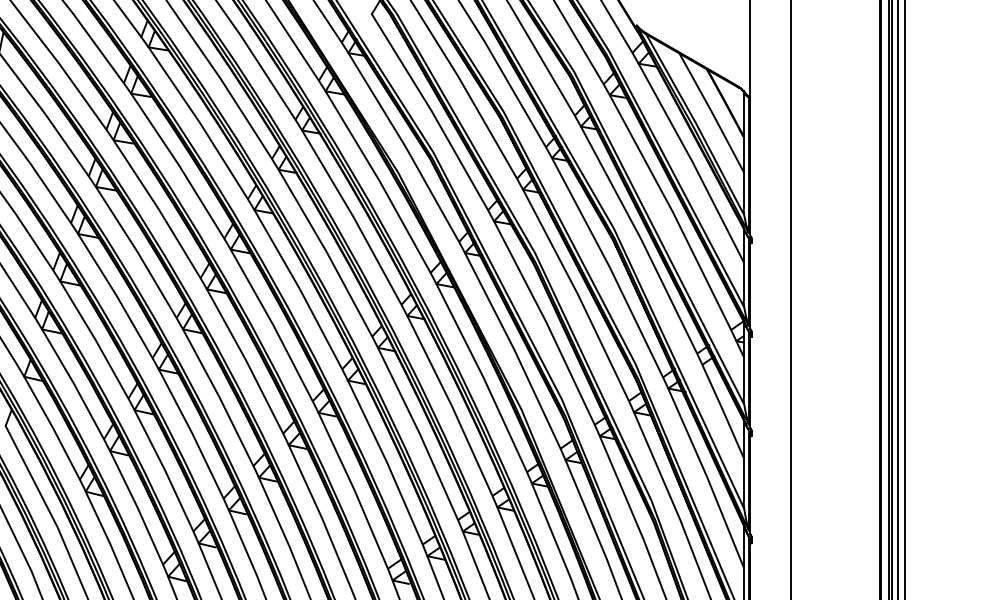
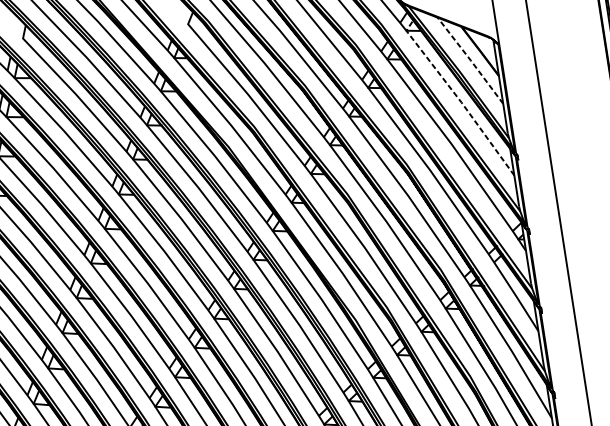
line: (712, 112) -> (471, 60), solid -> dashed
line: (688, 155) -> (457, 97), solid -> dashed

